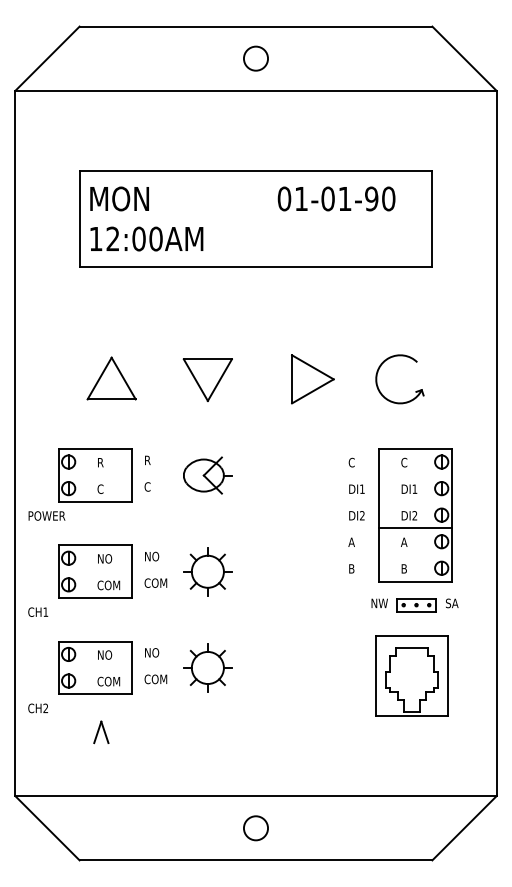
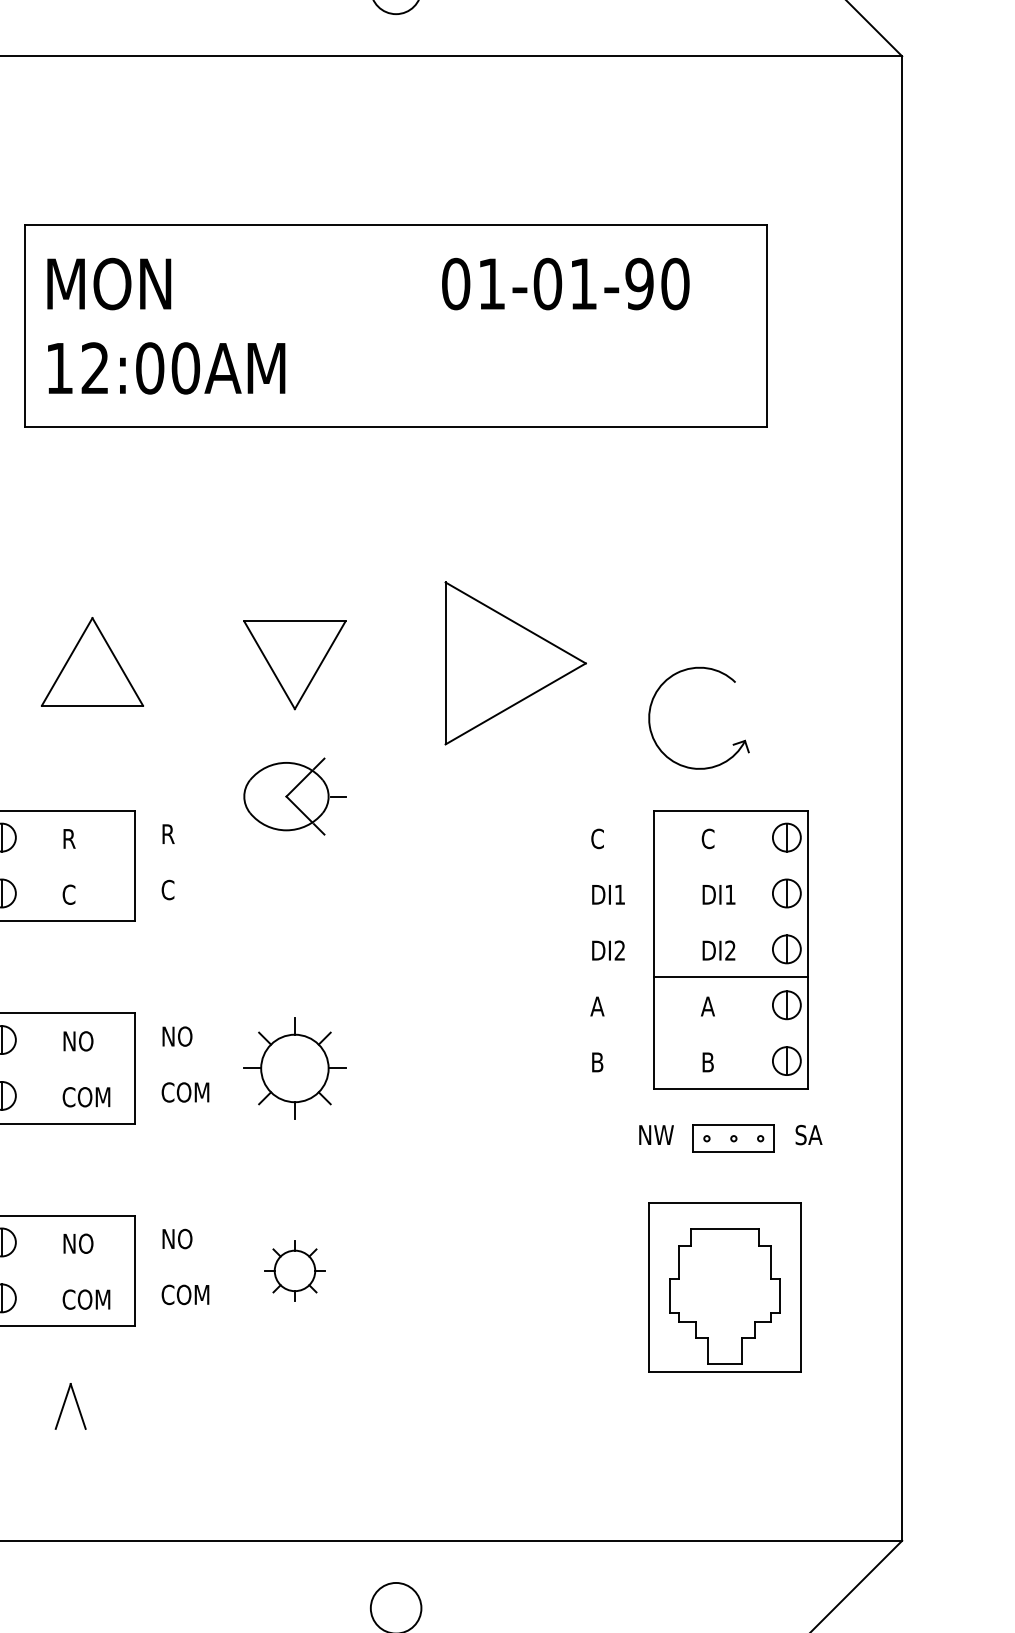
part: (312, 379) -> (515, 663), size x1.6
part: (415, 391) -> (731, 743), moved
part: (207, 475) -> (294, 796), moved
part: (207, 667) -> (294, 1269), size x0.6

